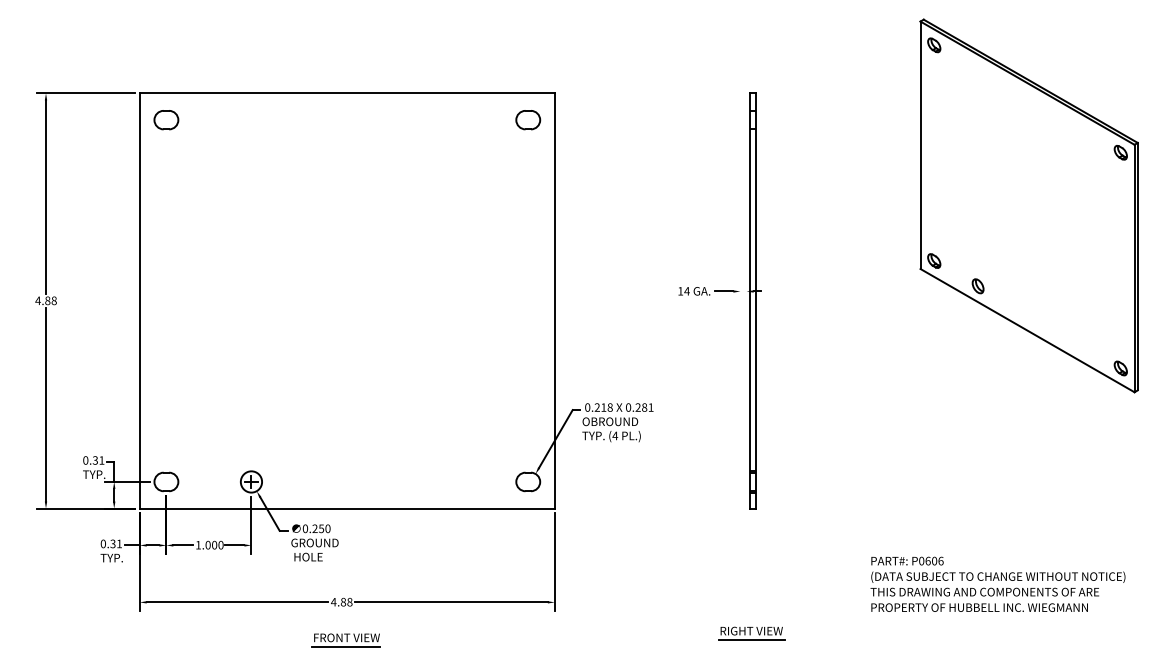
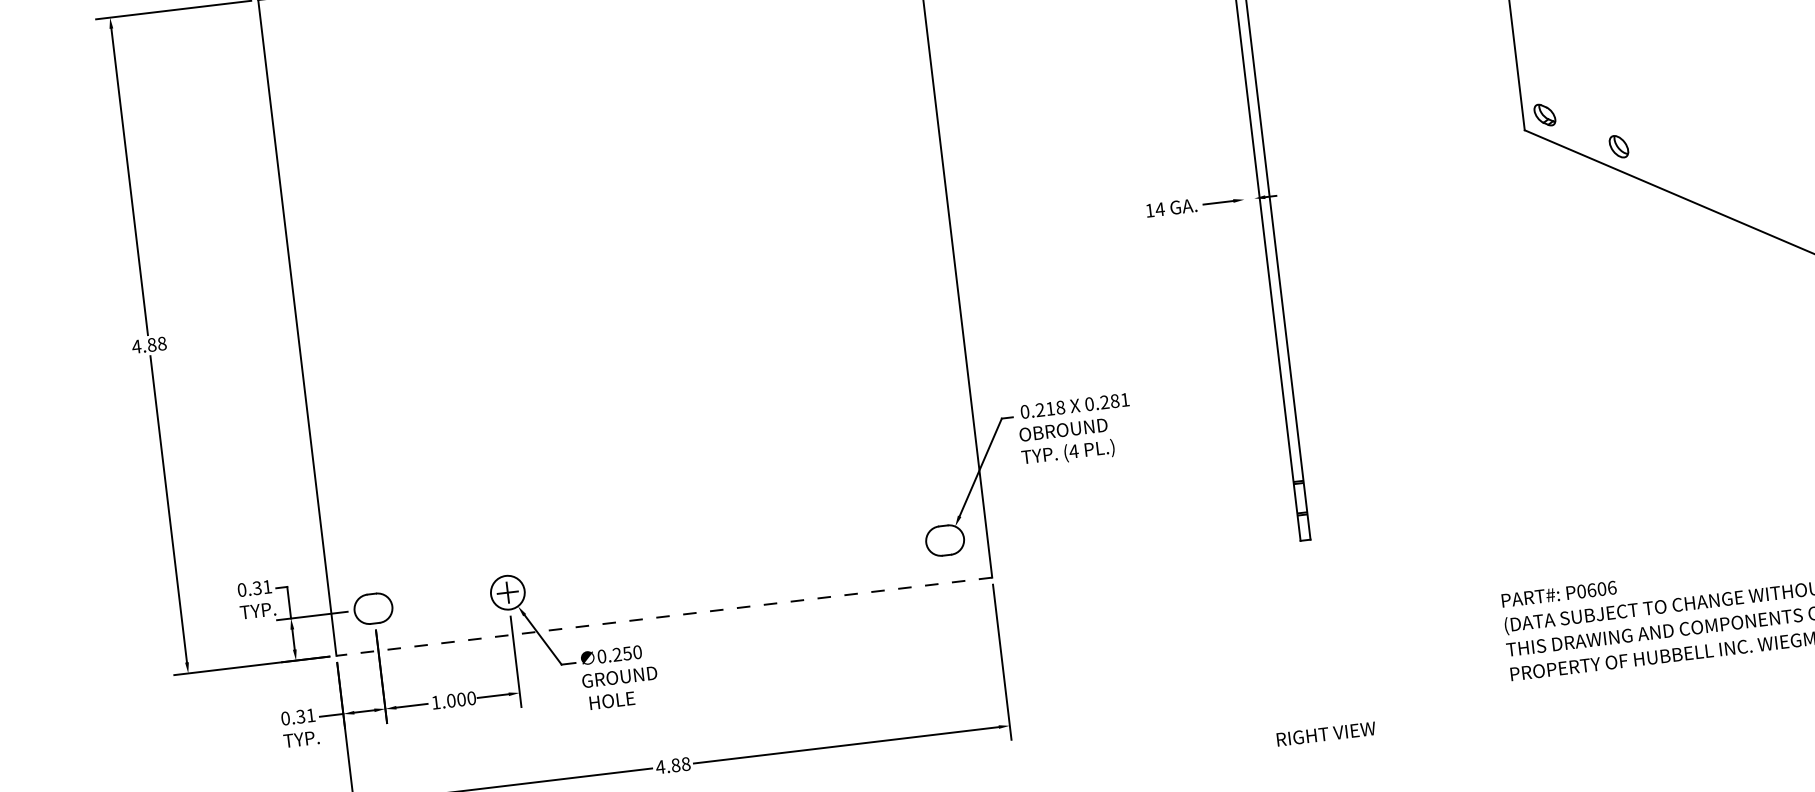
part: (166, 120) -> (305, 37), removed
line: (347, 508) -> (664, 616), solid -> dashed
line: (751, 639) -> (1327, 747), removed

